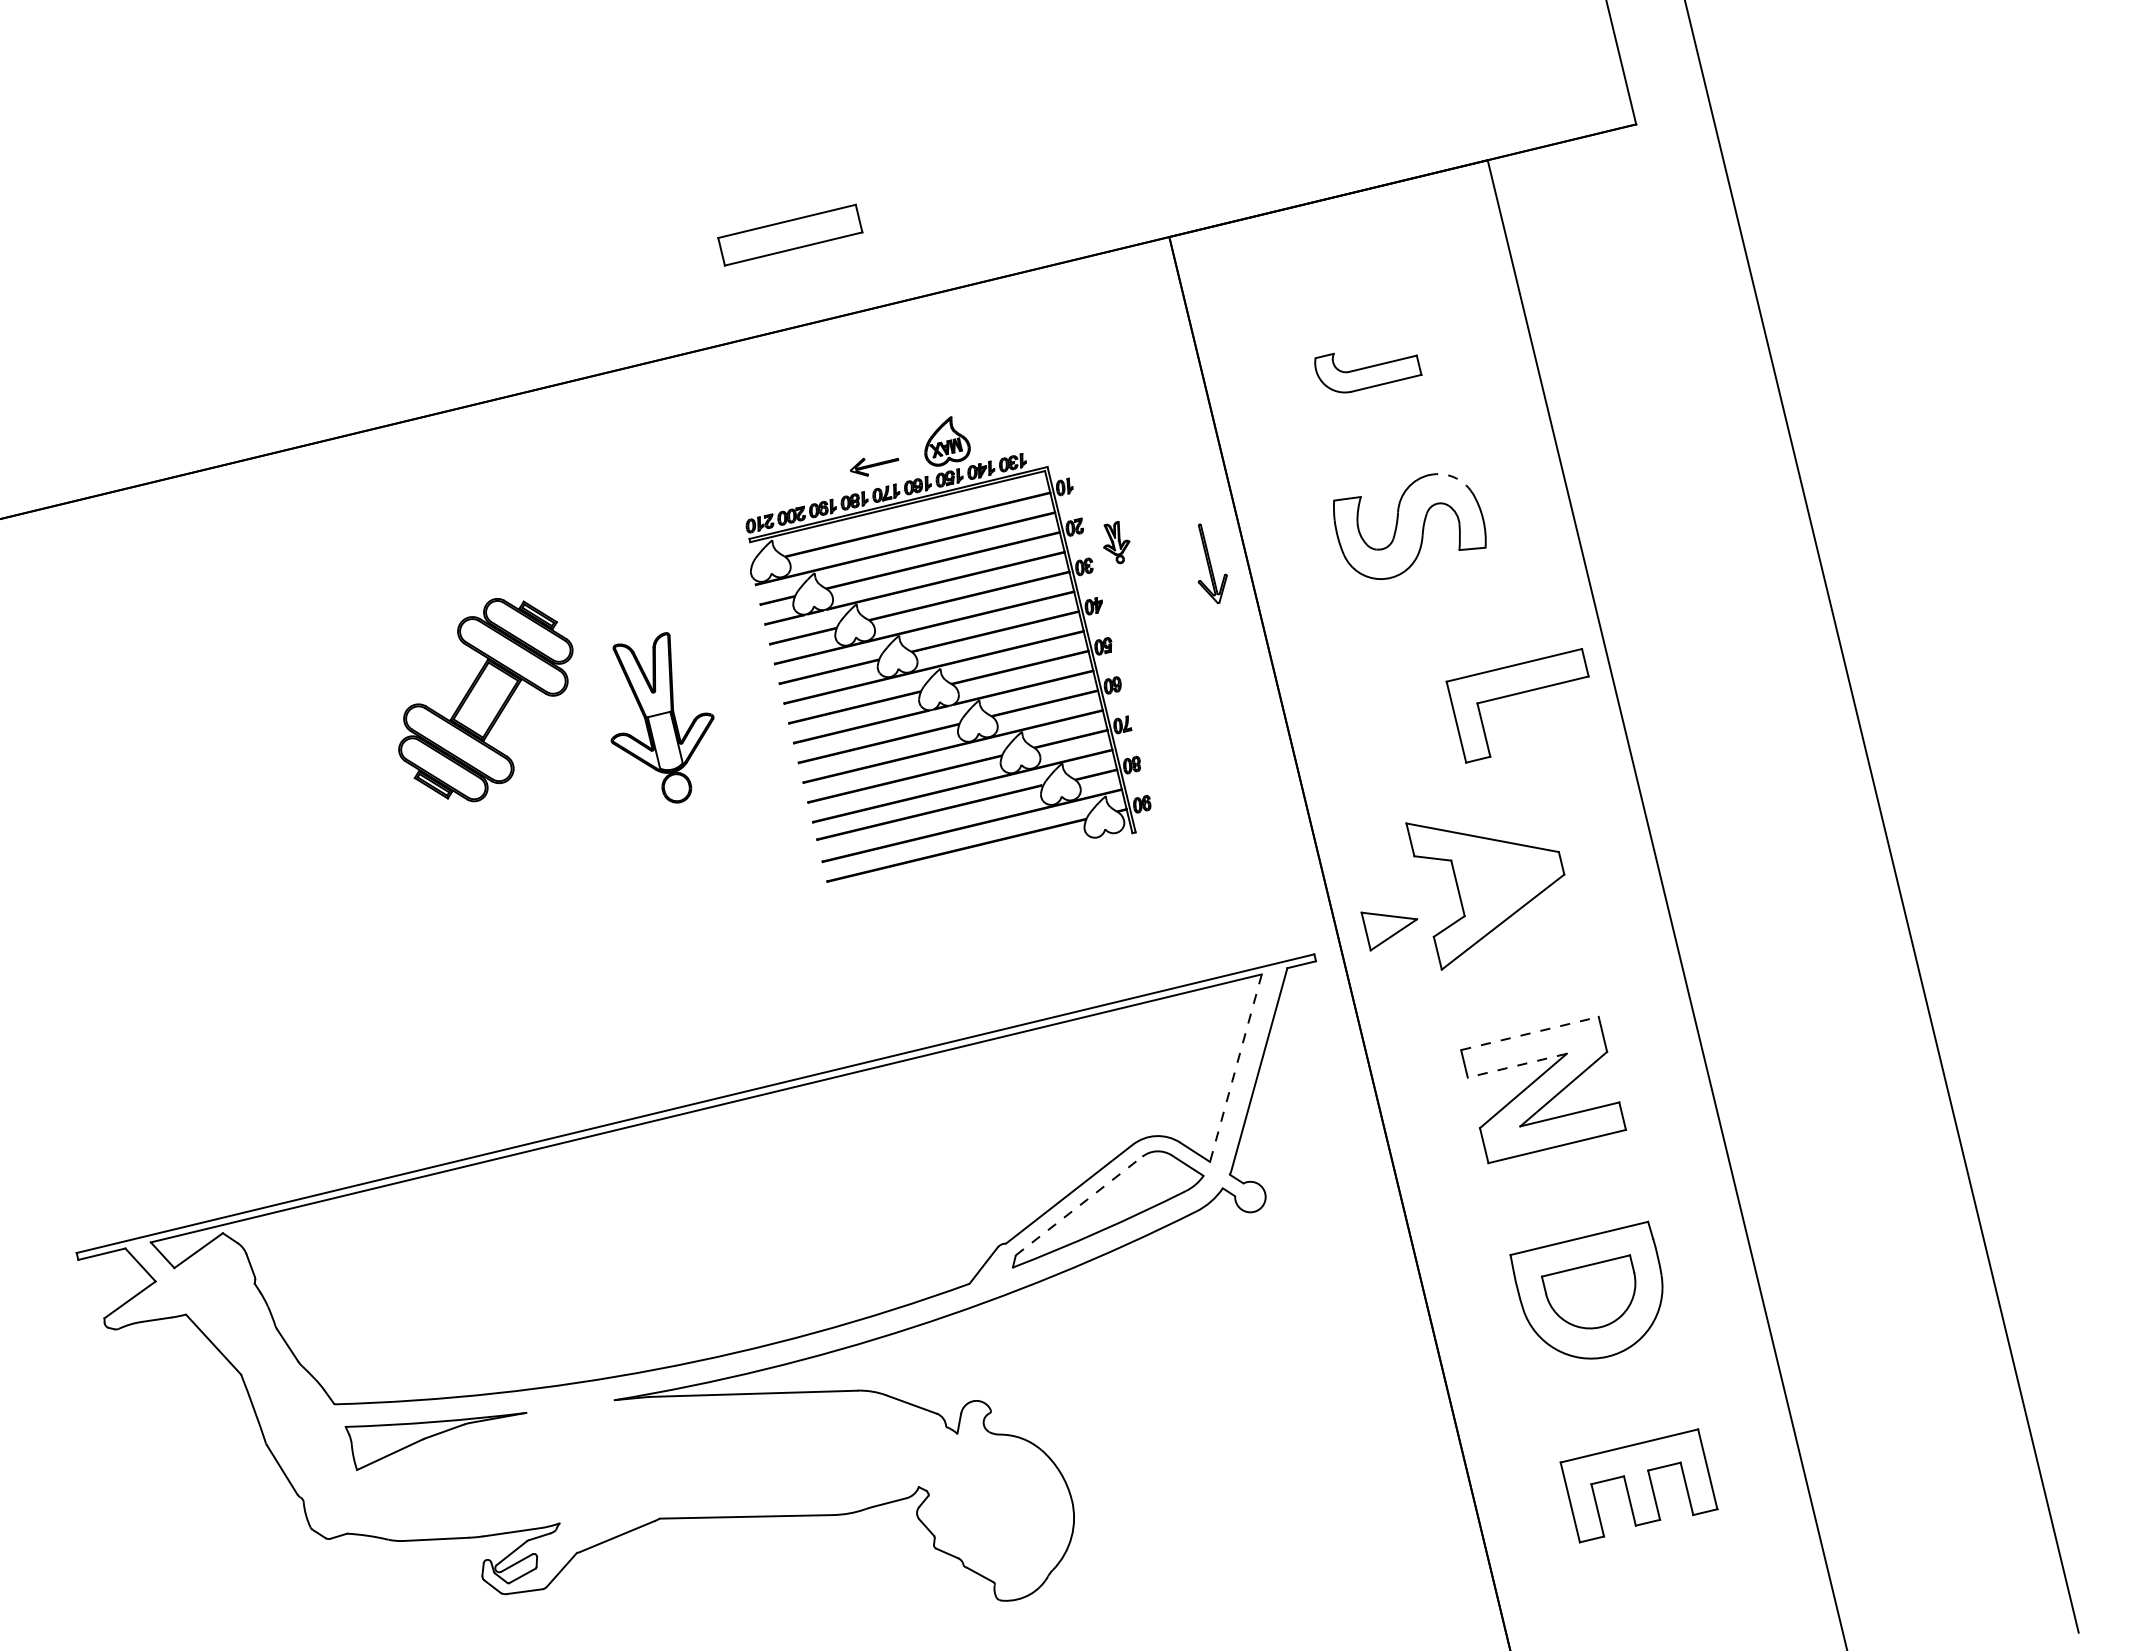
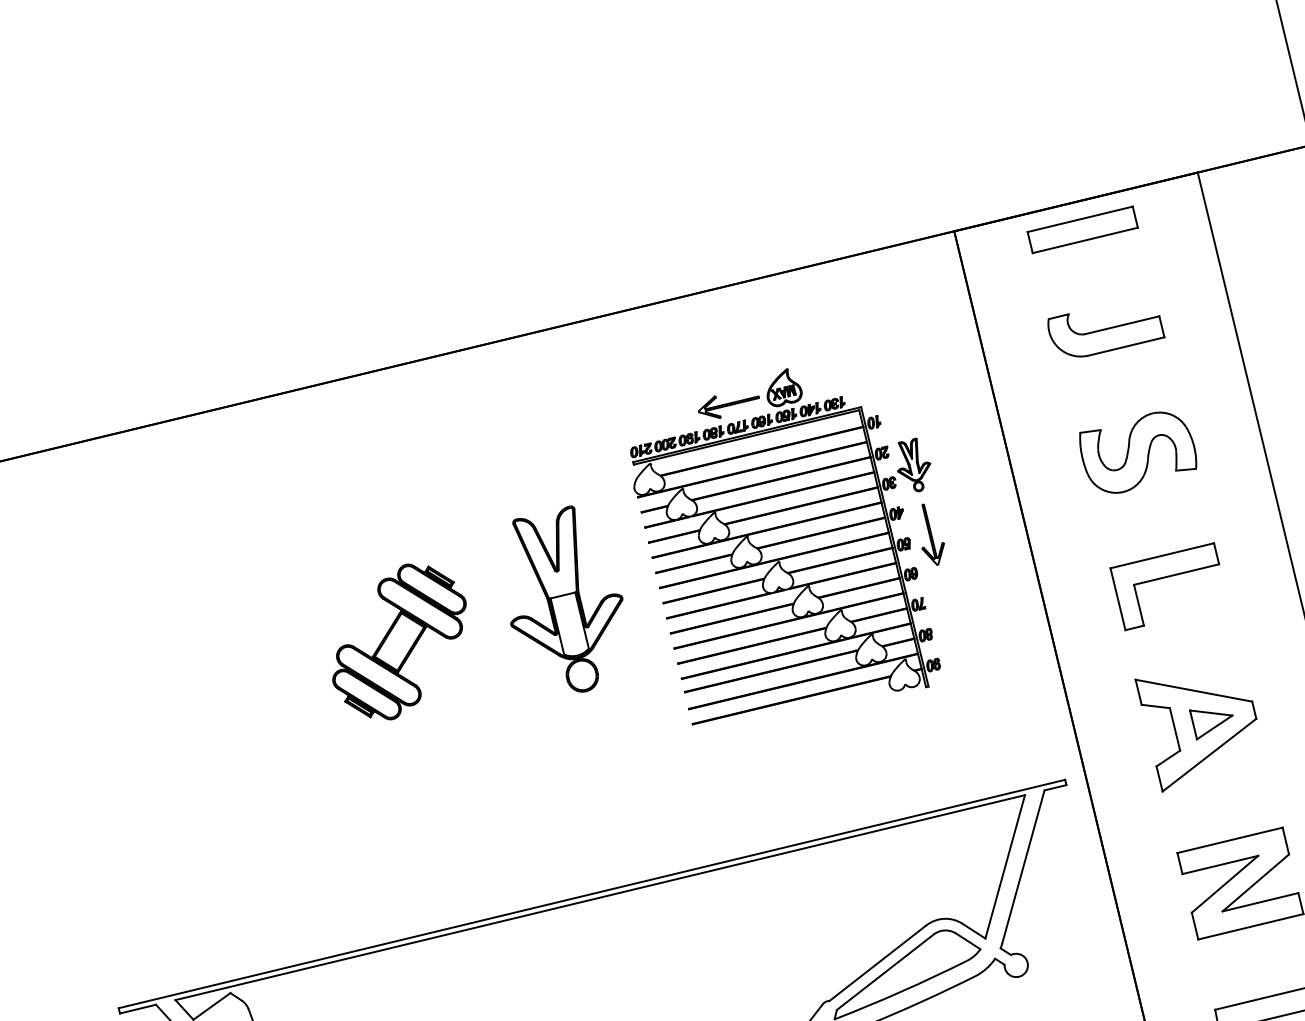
part: (790, 234) -> (1082, 229), moved
part: (1368, 372) -> (1106, 334), size x1.43
part: (874, 467) -> (728, 407), size x1.67
arc: (1453, 477) -> (1171, 415), dashed -> solid
part: (1116, 542) -> (913, 464), size x1.67
part: (1212, 563) -> (932, 534), moved
part: (1515, 695) -> (1163, 578), moved
part: (485, 700) -> (399, 642), moved
part: (662, 717) -> (566, 598), size x1.43
part: (1389, 931) -> (1211, 724), moved
line: (1529, 1033) -> (1229, 840), dashed -> solid
line: (1517, 1065) -> (1220, 864), dashed -> solid
line: (1235, 1068) -> (1004, 867), dashed -> solid
line: (1079, 1205) -> (885, 971), dashed -> solid

